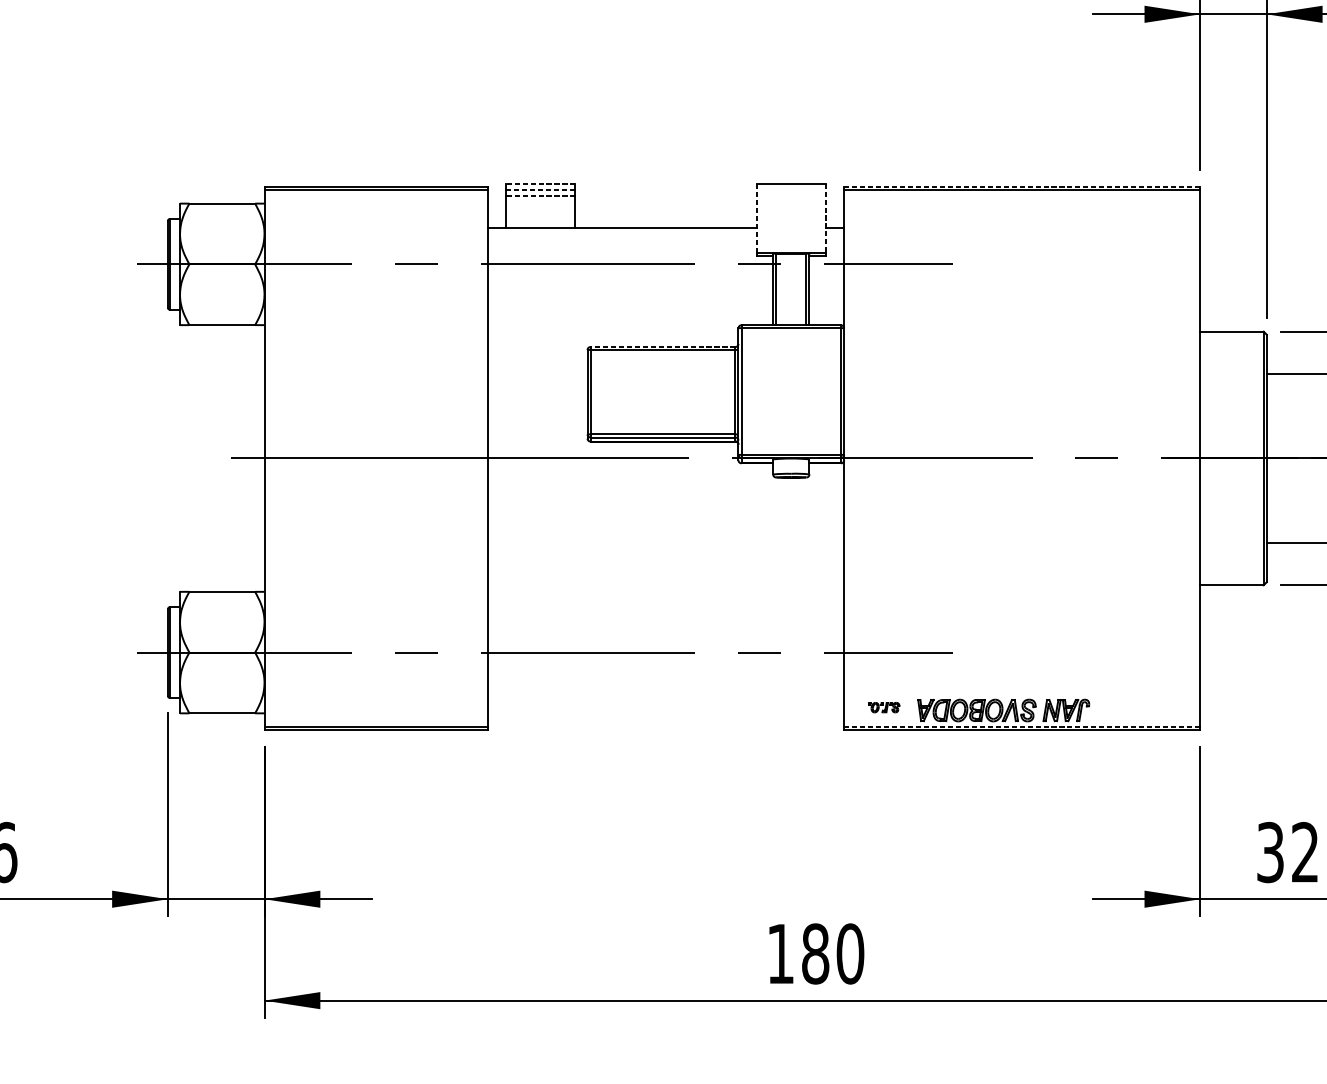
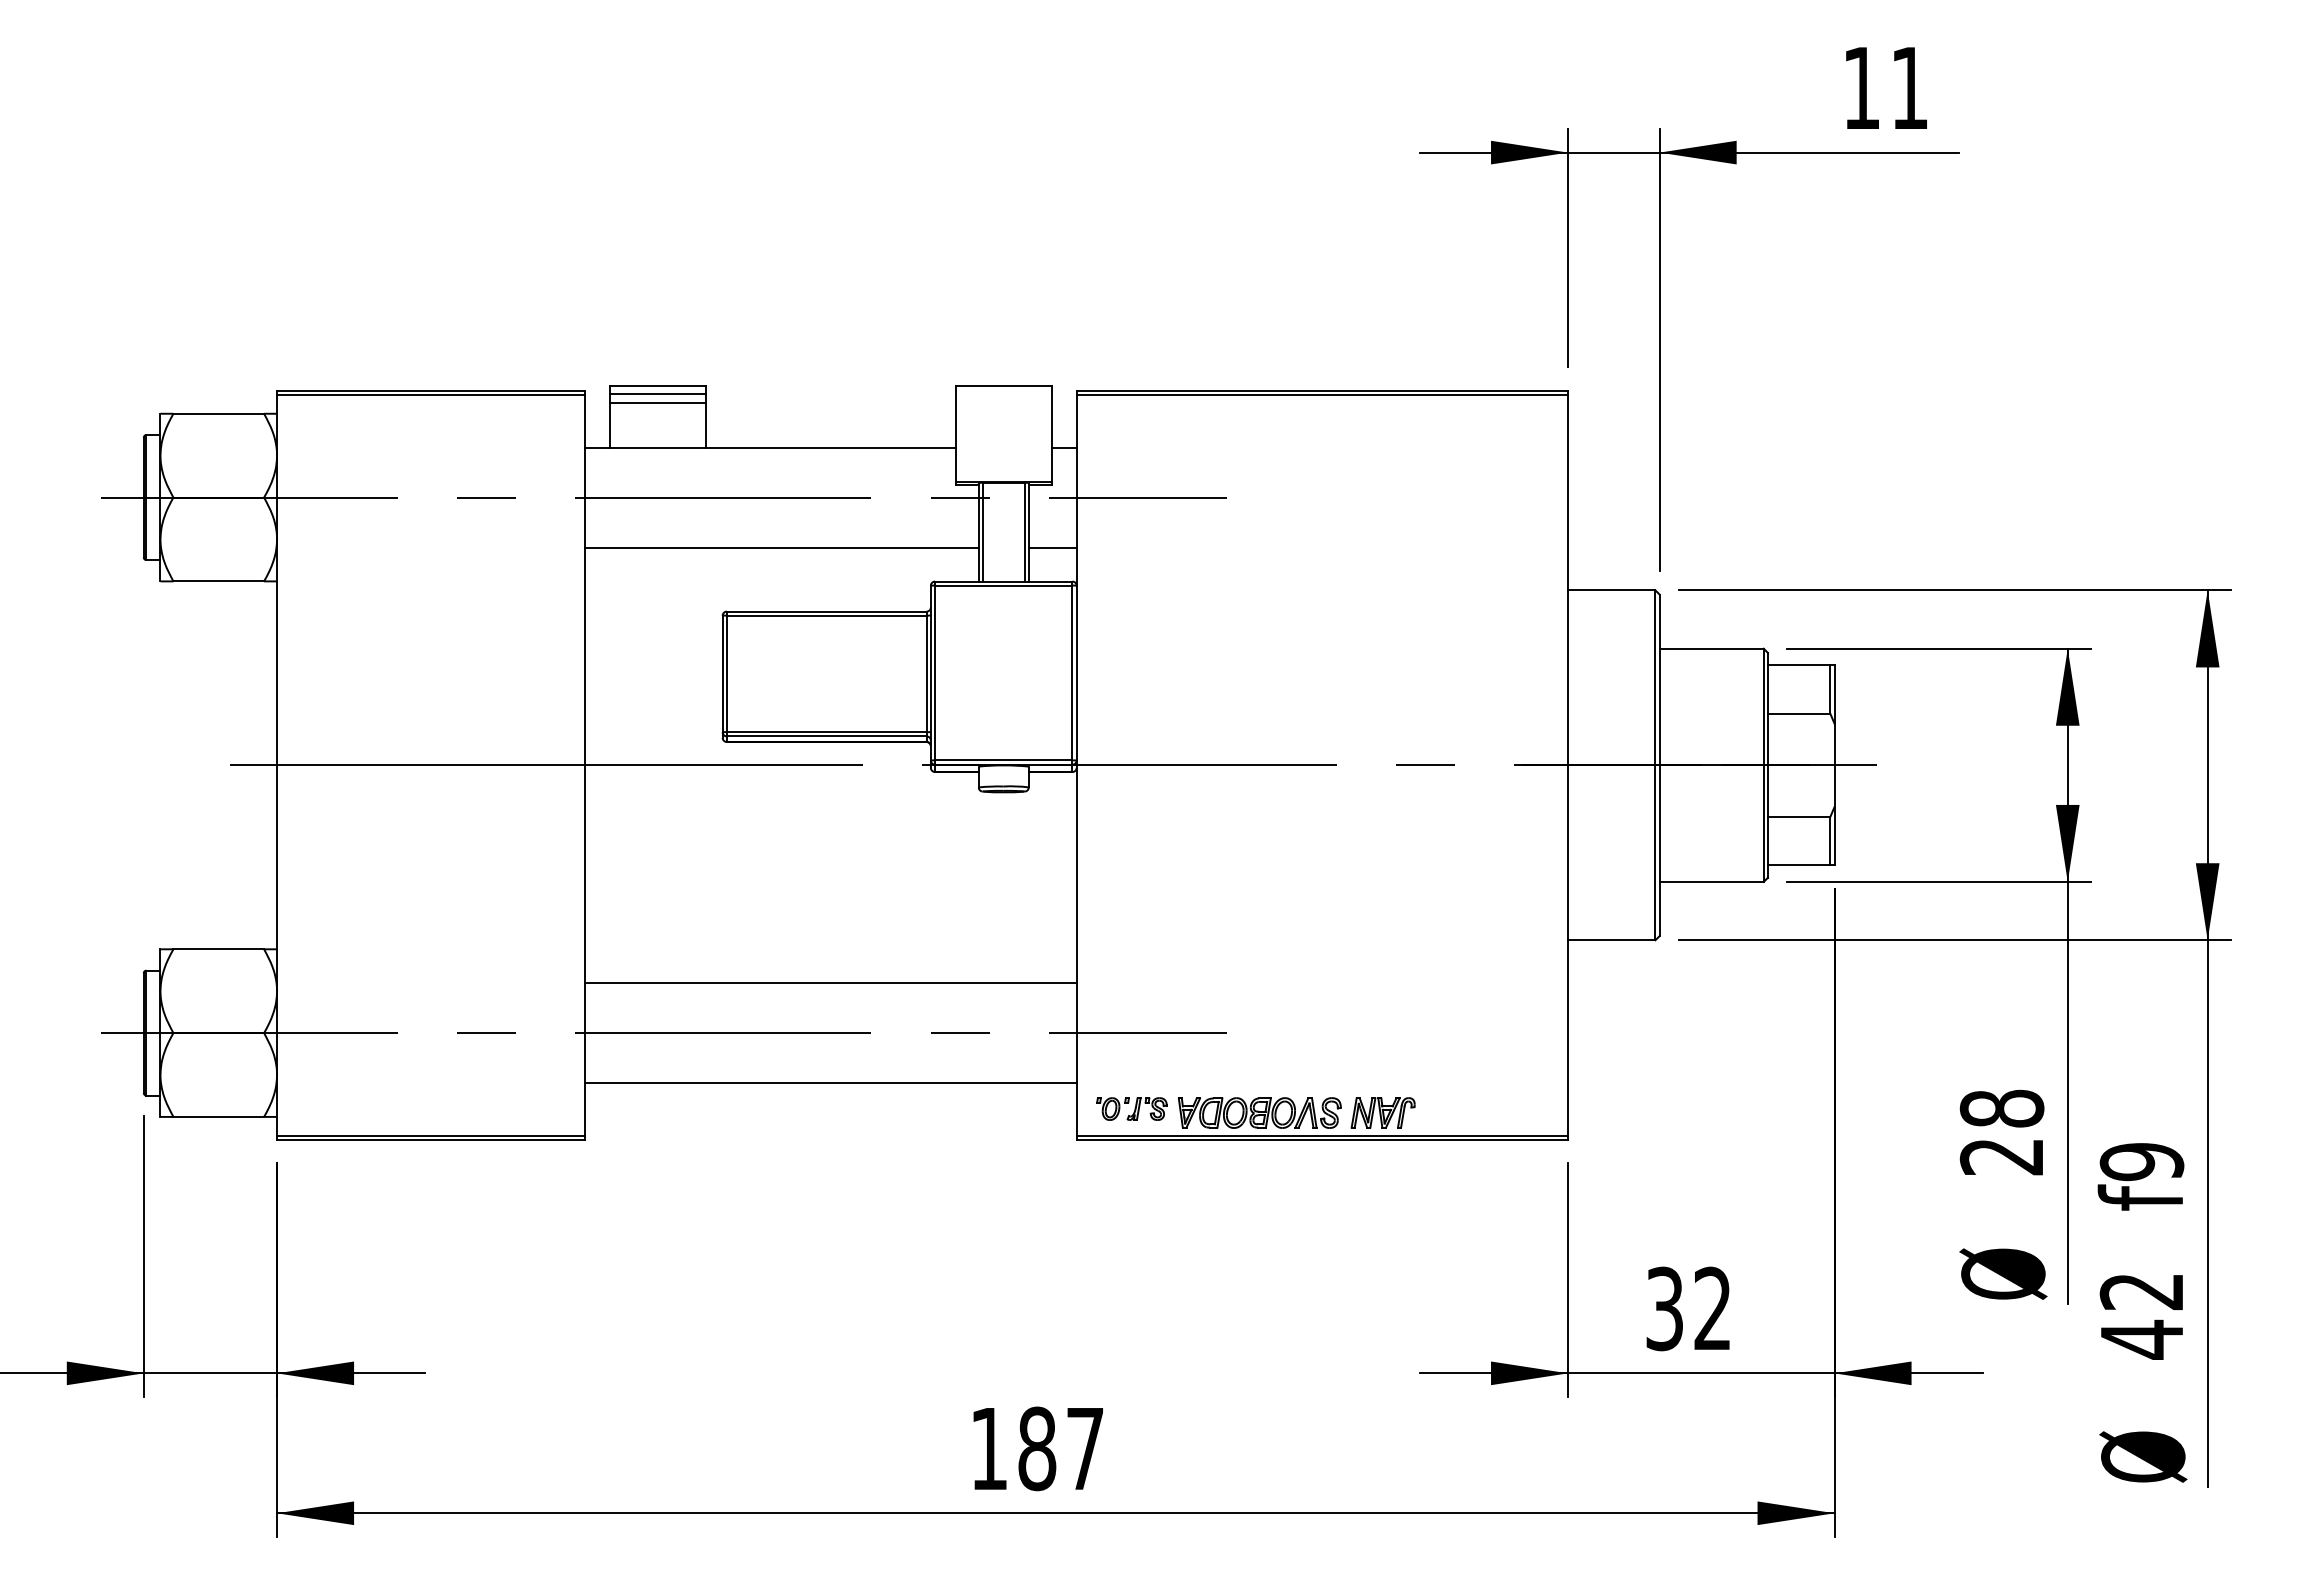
line: (541, 183) -> (658, 386), dashed -> solid
line: (1022, 186) -> (1322, 390), dashed -> solid
line: (541, 189) -> (658, 394), dashed -> solid
line: (541, 195) -> (658, 402), dashed -> solid
line: (756, 217) -> (955, 433), dashed -> solid
line: (825, 217) -> (1051, 433), dashed -> solid
line: (630, 300) -> (781, 547), added
line: (826, 300) -> (1052, 547), added
line: (662, 346) -> (826, 611), dashed -> solid
line: (665, 616) -> (830, 983), added
line: (665, 689) -> (830, 1083), added
part: (883, 707) -> (1131, 1108), size x1.67
line: (1022, 726) -> (1322, 1135), dashed -> solid
text: (850, 953) -> (1085, 1448), 180 -> 187

